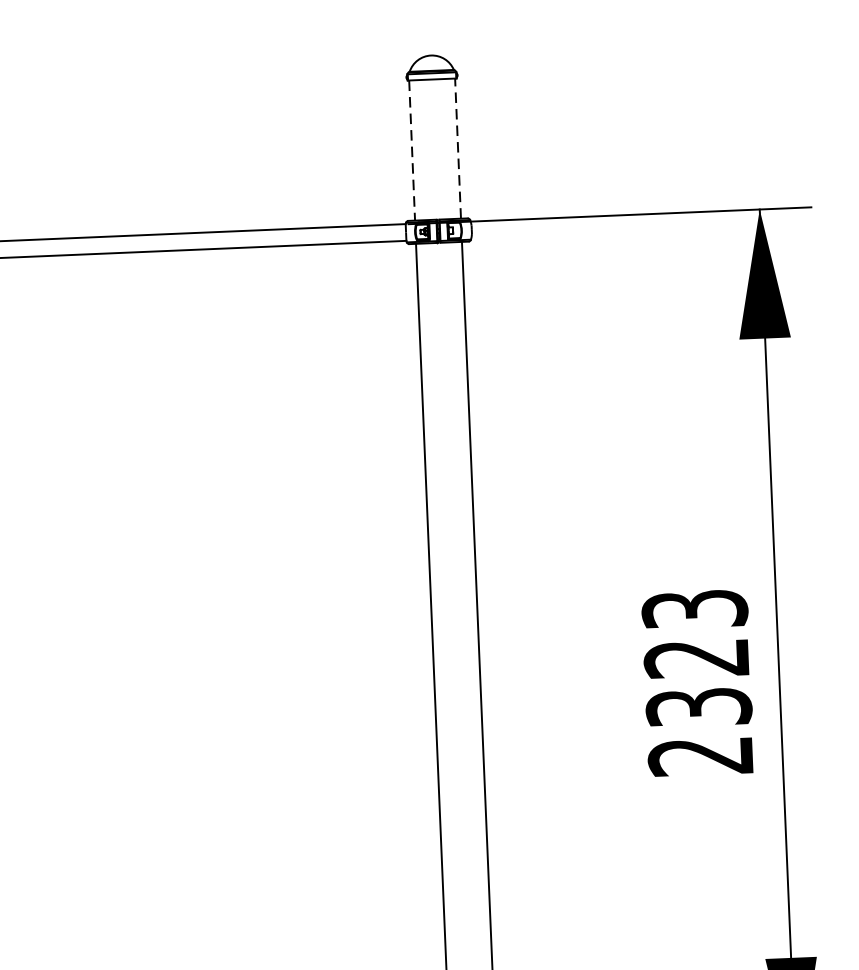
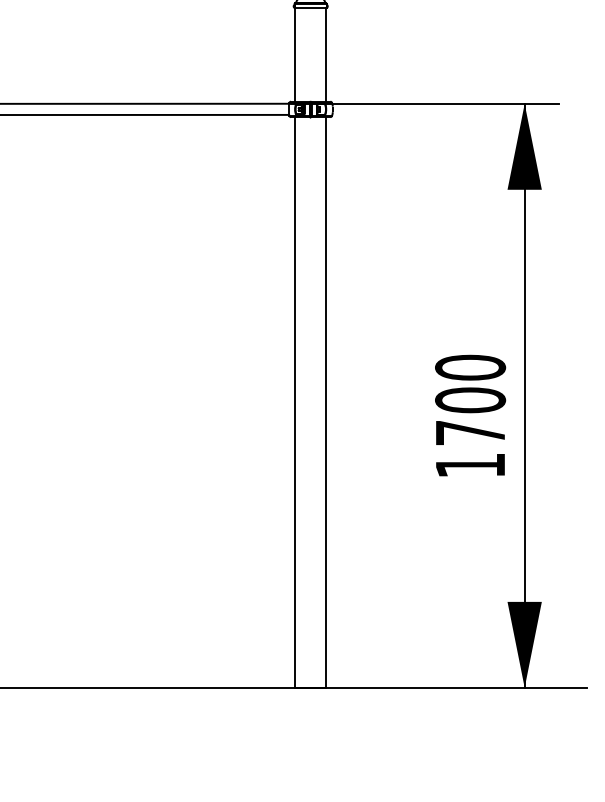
line: (458, 149) -> (326, 55), dashed -> solid
line: (412, 151) -> (295, 55), dashed -> solid
text: (697, 682) -> (470, 416), 2323 -> 1700

